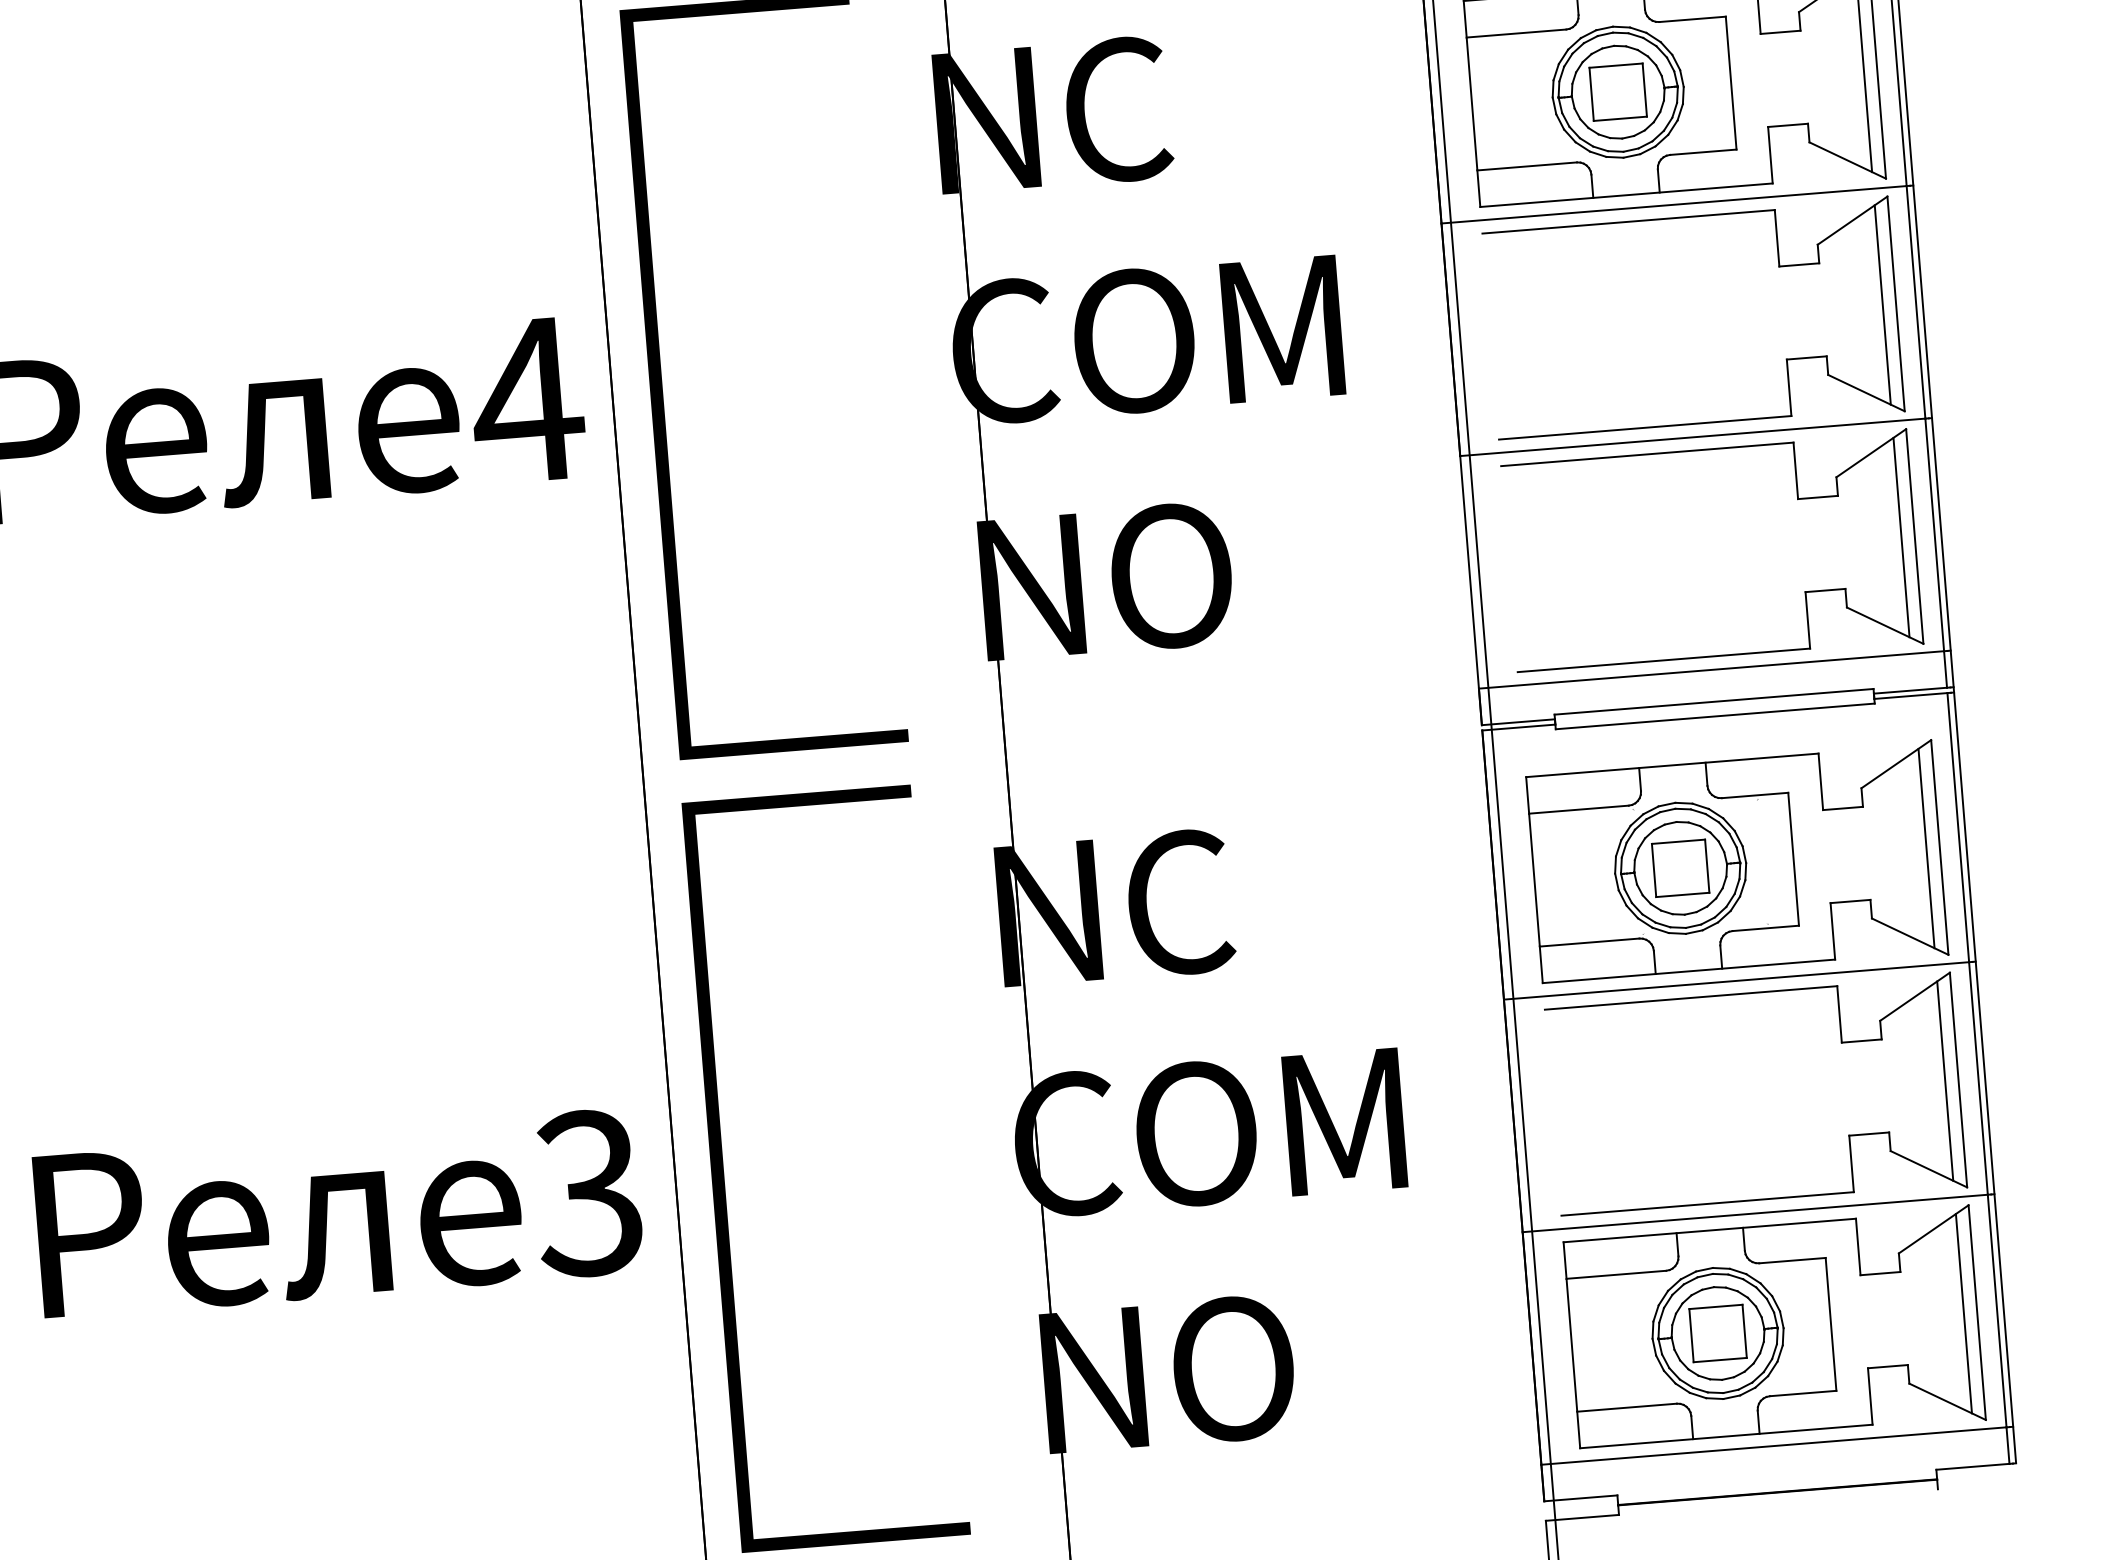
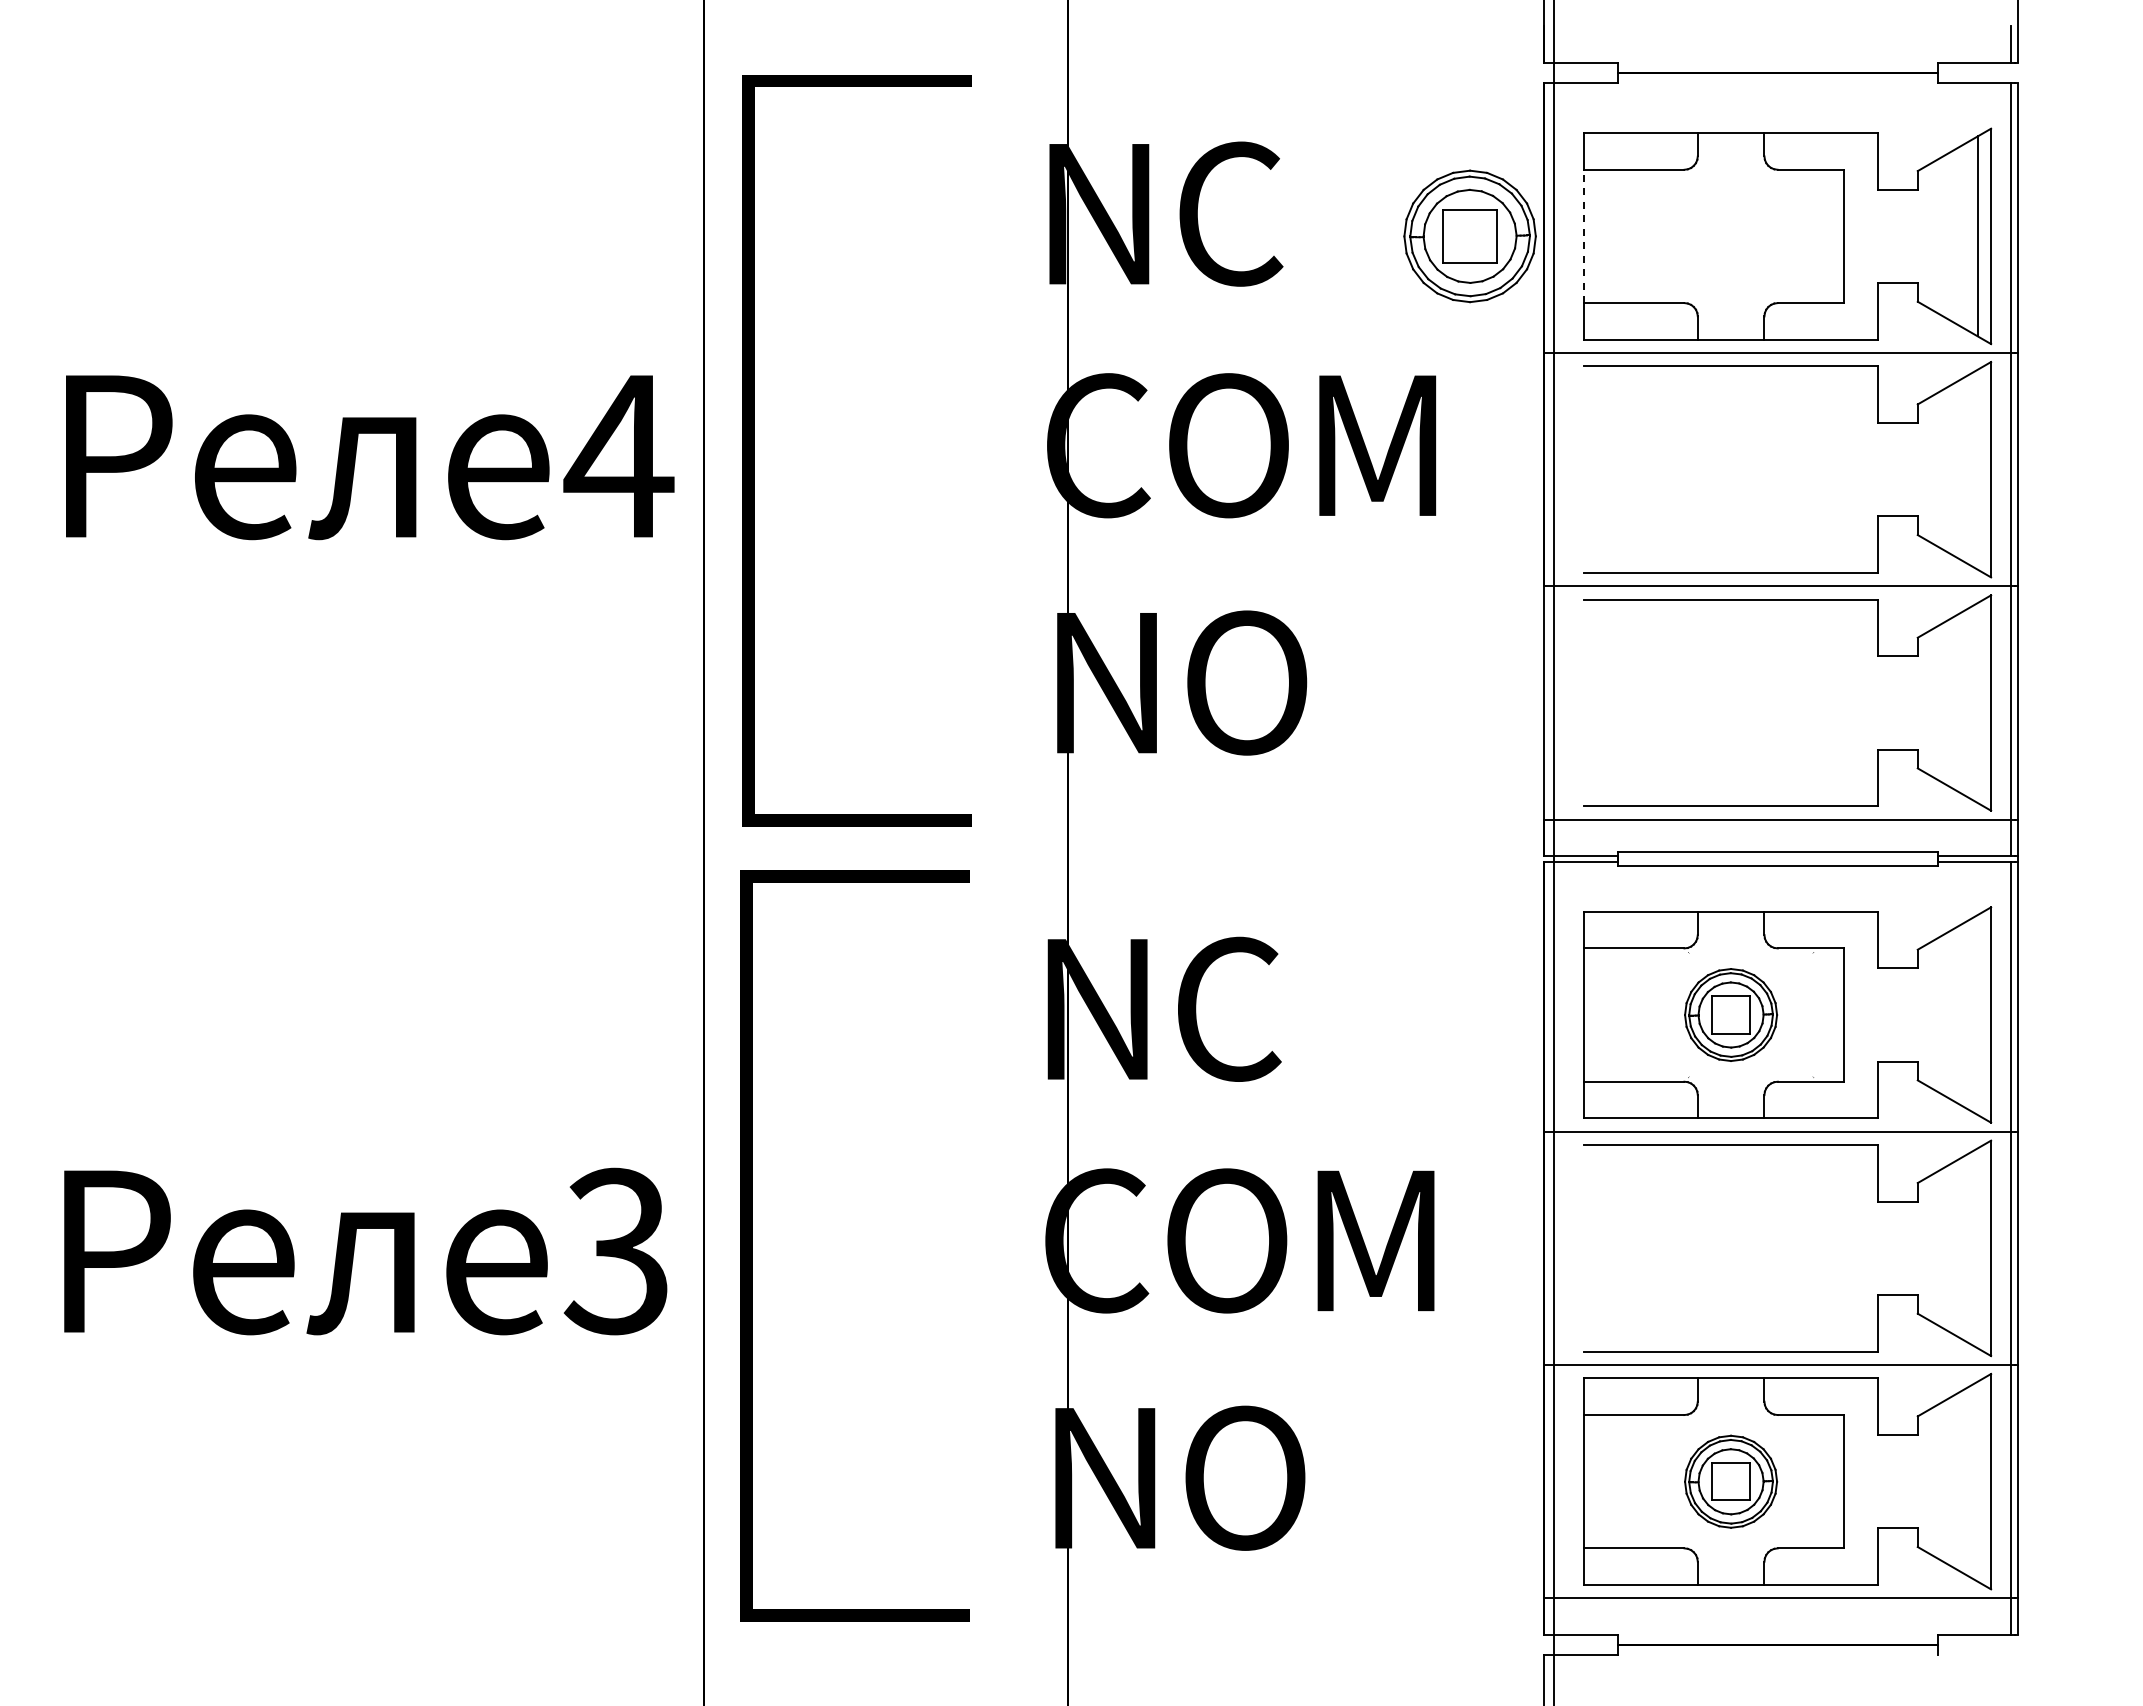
part: (1617, 92) -> (1469, 236), moved
line: (1472, 104) -> (1584, 236), solid -> dashed
line: (1882, 304) -> (1977, 469), removed
line: (1901, 538) -> (1977, 703), removed
line: (1926, 849) -> (1977, 1015), removed
part: (1679, 867) -> (1730, 1014), size x0.7
line: (1944, 1081) -> (1977, 1248), removed
line: (1963, 1313) -> (1977, 1481), removed
part: (1717, 1333) -> (1730, 1481), size x0.7

